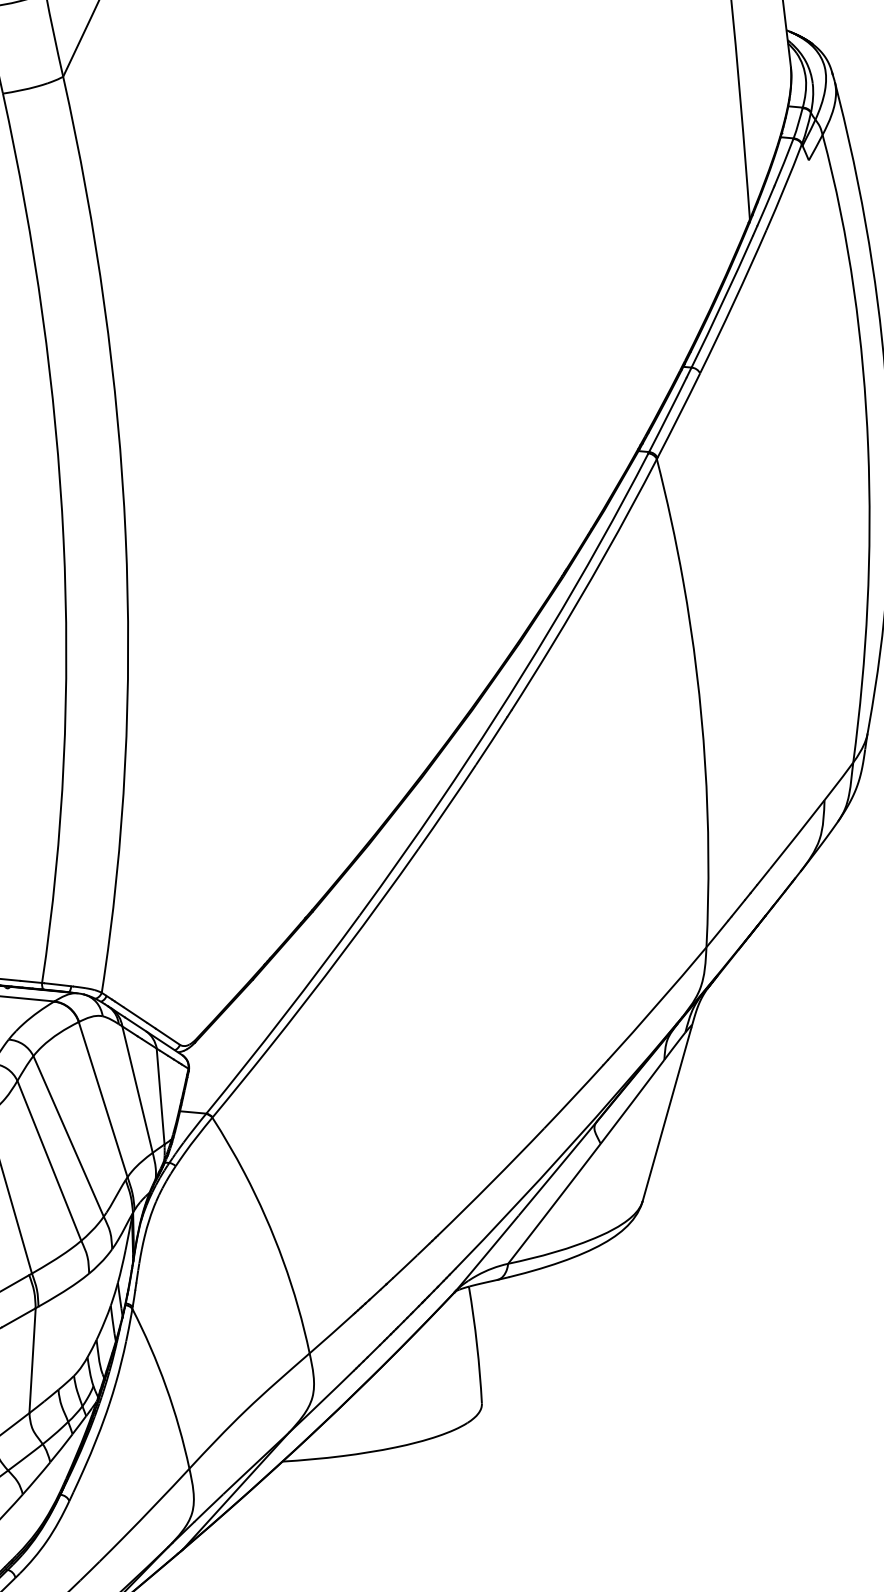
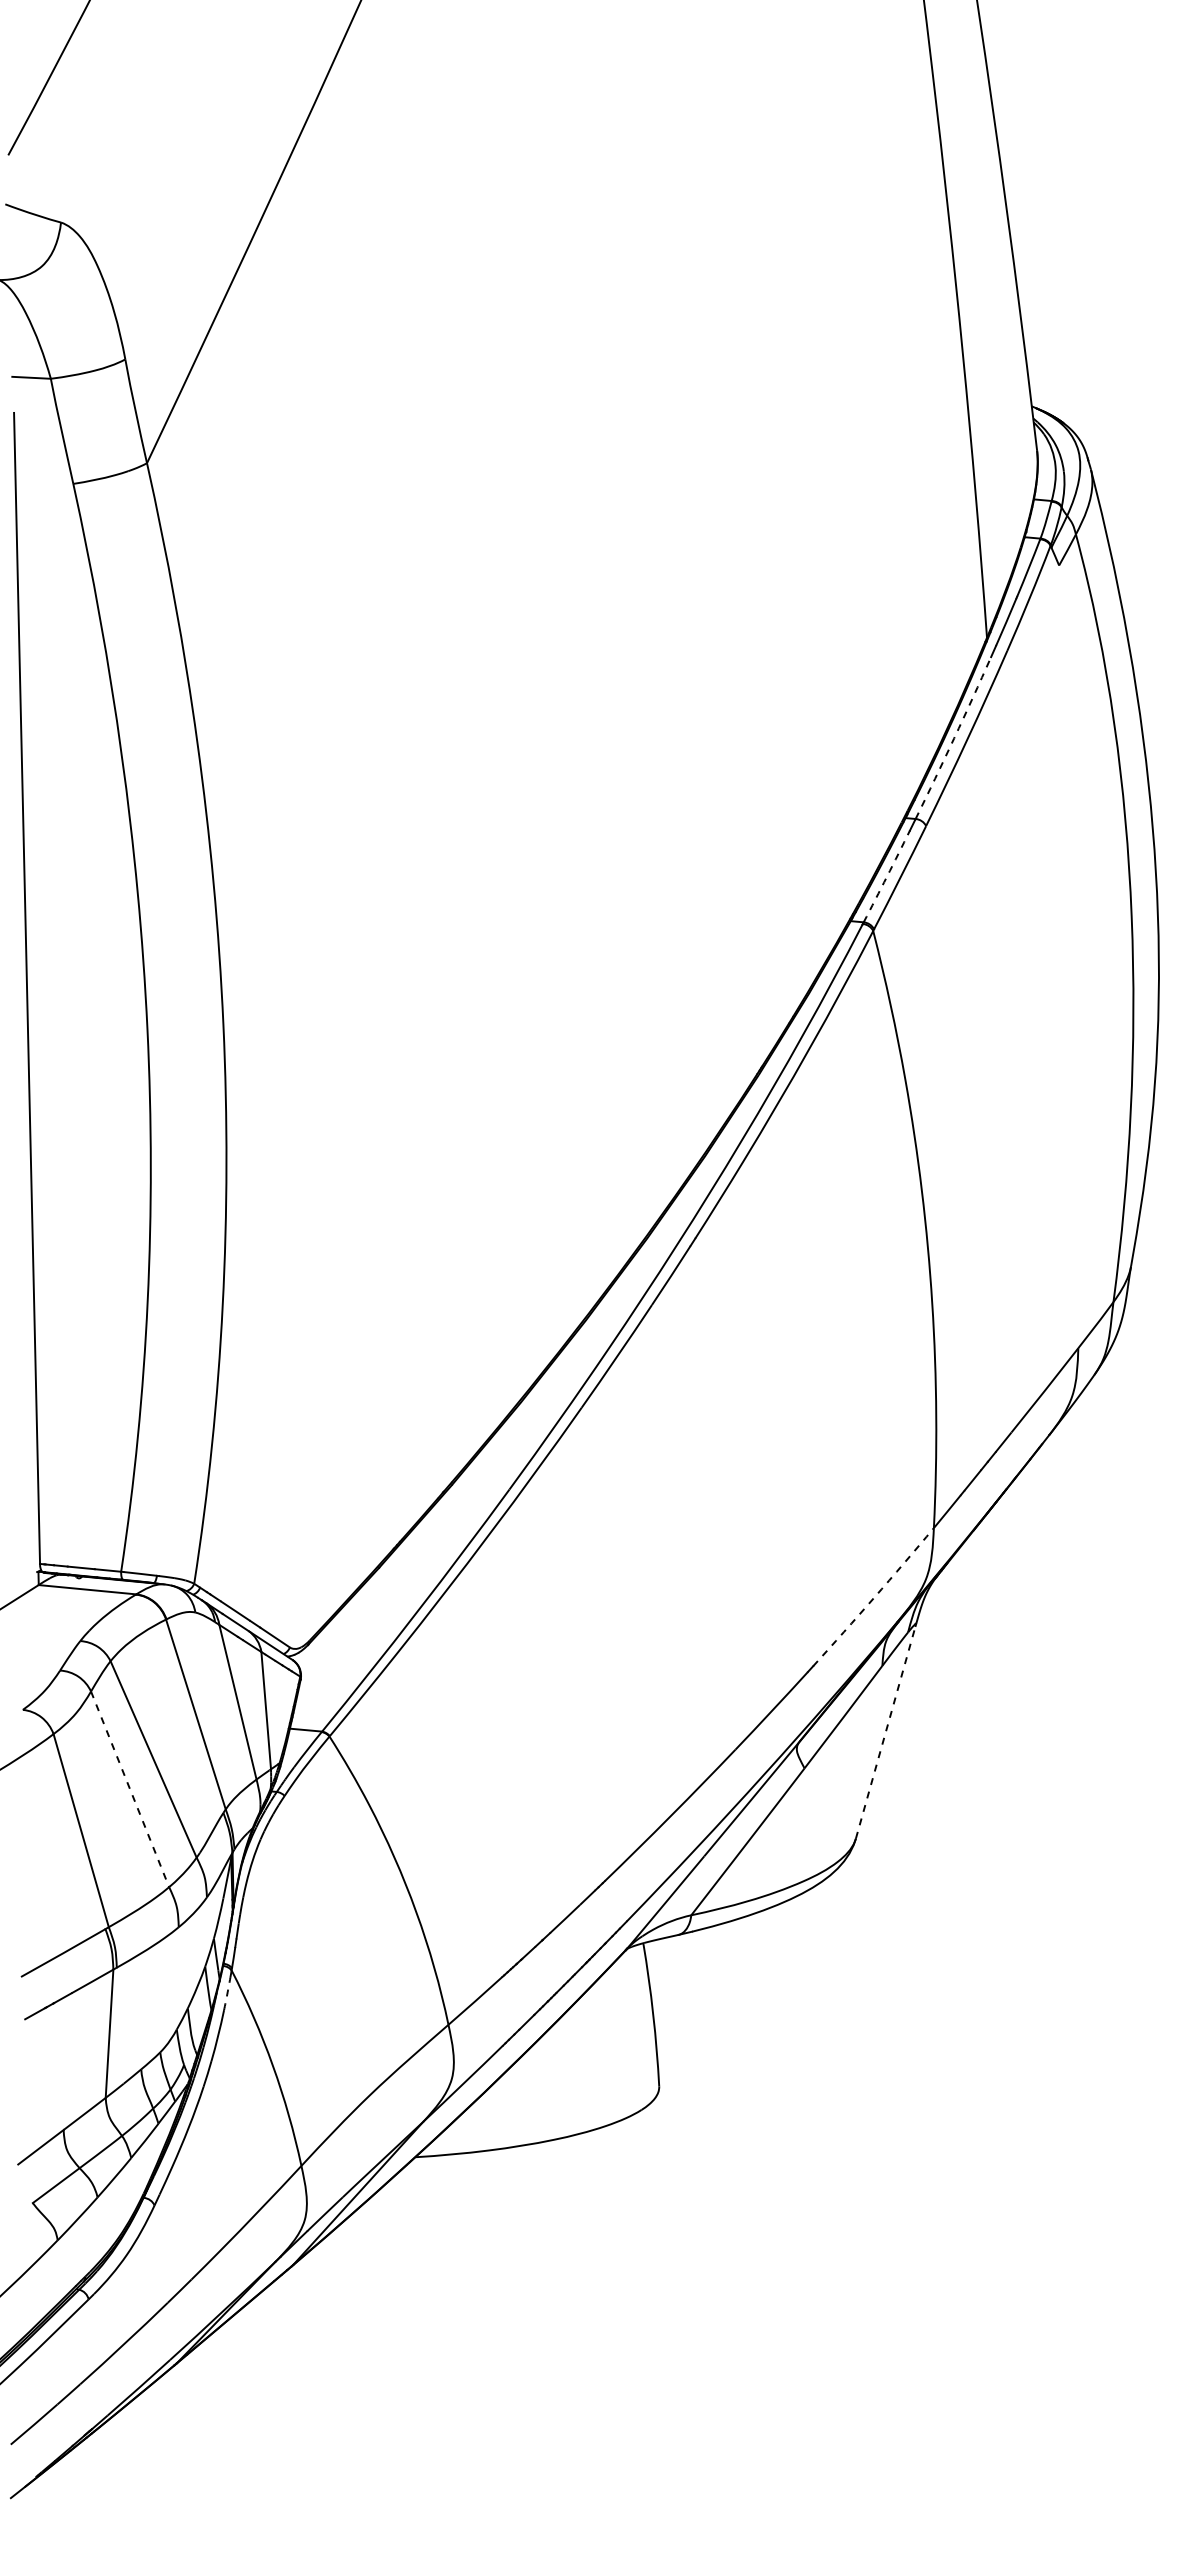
arc: (723, 301) -> (954, 738), solid -> dashed
arc: (668, 414) -> (887, 876), solid -> dashed
arc: (657, 1004) -> (874, 1597), solid -> dashed
line: (666, 1114) -> (885, 1732), solid -> dashed
line: (49, 1160) -> (130, 1789), solid -> dashed
arc: (128, 1328) -> (227, 1994), solid -> dashed

